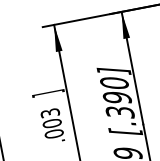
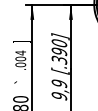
text: (49, 112) -> (20, 52), .003 -> .004

